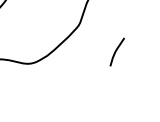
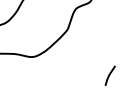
line: (116, 51) -> (109, 75), moved

